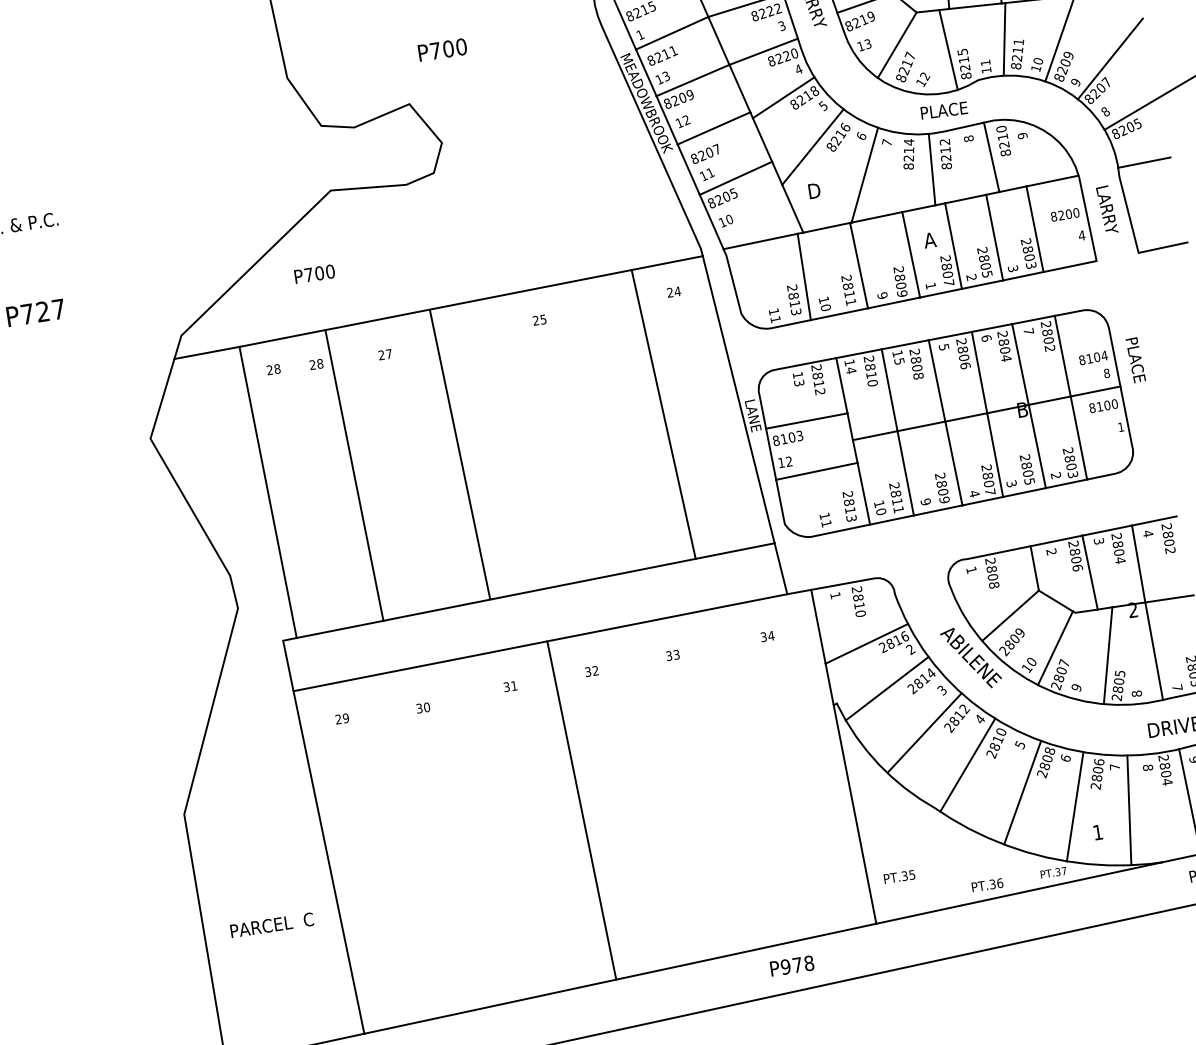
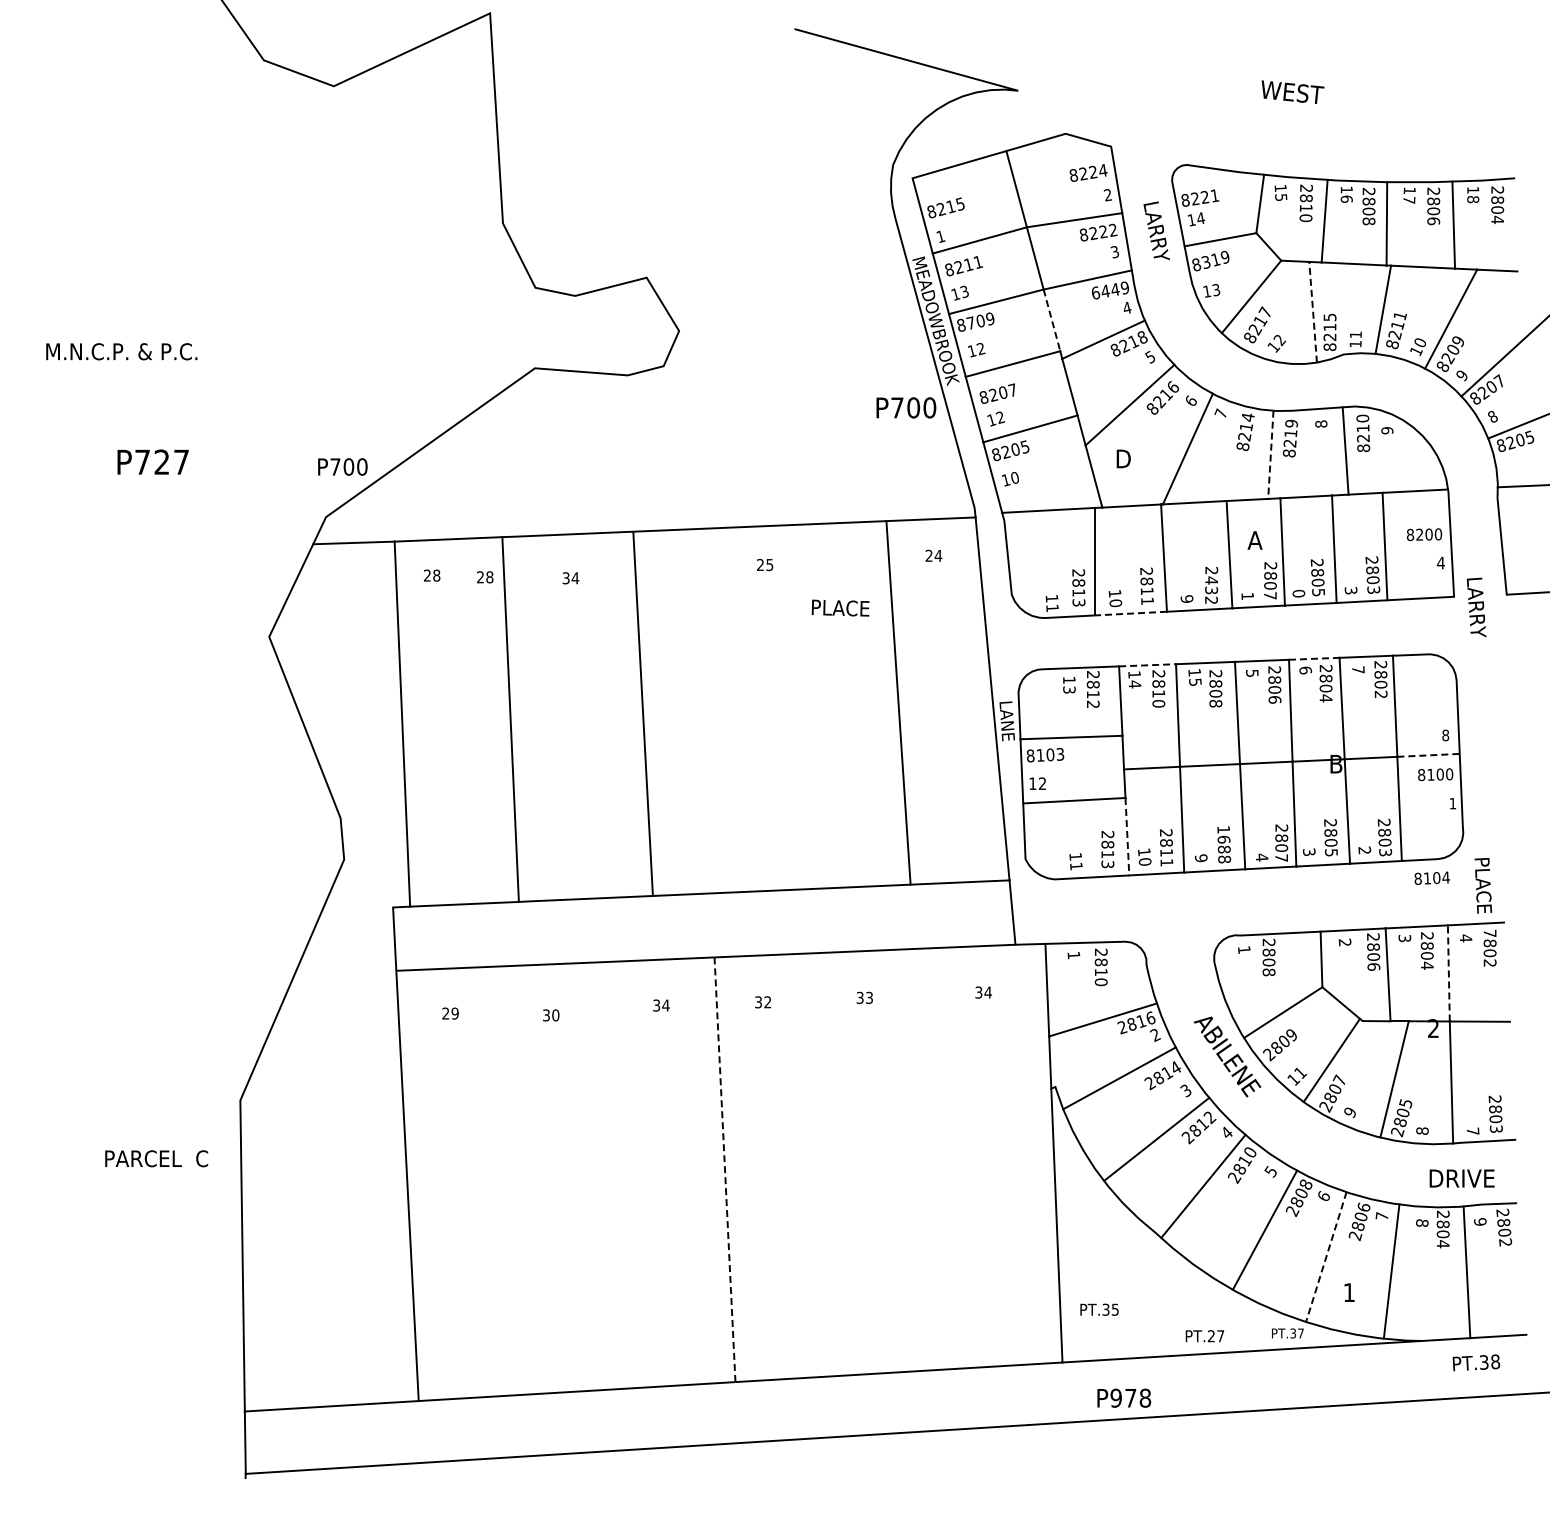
text: (856, 23) -> (1205, 262), 8219 -> 8319
text: (442, 49) -> (906, 407), moved
line: (948, 49) -> (1313, 311), solid -> dashed
text: (783, 57) -> (1110, 290), 8220 -> 6449
line: (739, 88) -> (1051, 320), solid -> dashed
text: (674, 100) -> (970, 322), 8209 -> 8709
text: (944, 110) -> (840, 607), moved
text: (944, 141) -> (1291, 423), 8212 -> 8219
line: (931, 170) -> (1270, 455), solid -> dashed
text: (710, 172) -> (1000, 417), 11 -> 12
text: (1107, 209) -> (1476, 607), moved
text: (314, 273) -> (342, 466), moved
text: (971, 277) -> (1298, 593), 2 -> 0
text: (901, 285) -> (1211, 590), 2809 -> 2432
line: (839, 314) -> (1131, 613), solid -> dashed
line: (992, 327) -> (1314, 658), solid -> dashed
line: (859, 353) -> (1148, 665), solid -> dashed
text: (385, 354) -> (570, 578), 27 -> 34
text: (1092, 357) -> (1431, 877), moved
text: (1135, 360) -> (1482, 885), moved
line: (1096, 391) -> (1429, 755), solid -> dashed
text: (941, 488) -> (1223, 844), 2809 -> 1688
line: (863, 493) -> (1127, 836), solid -> dashed
text: (1166, 526) -> (1489, 932), 2802 -> 7802
line: (1138, 563) -> (1448, 972), solid -> dashed
text: (1031, 661) -> (1300, 1072), 10 -> 11
text: (513, 685) -> (665, 1005), 31 -> 34
line: (1075, 807) -> (1326, 1257), solid -> dashed
line: (582, 810) -> (725, 1169), solid -> dashed
text: (996, 883) -> (1216, 1336), PT.36 -> PT.27
text: (271, 925) -> (156, 1158), moved
text: (792, 965) -> (1124, 1397), moved

